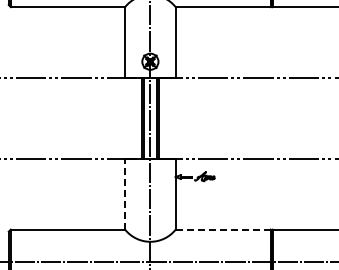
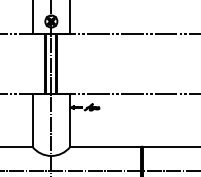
line: (125, 193) -> (32, 119), dashed -> solid
line: (223, 229) -> (105, 146), dashed -> solid

